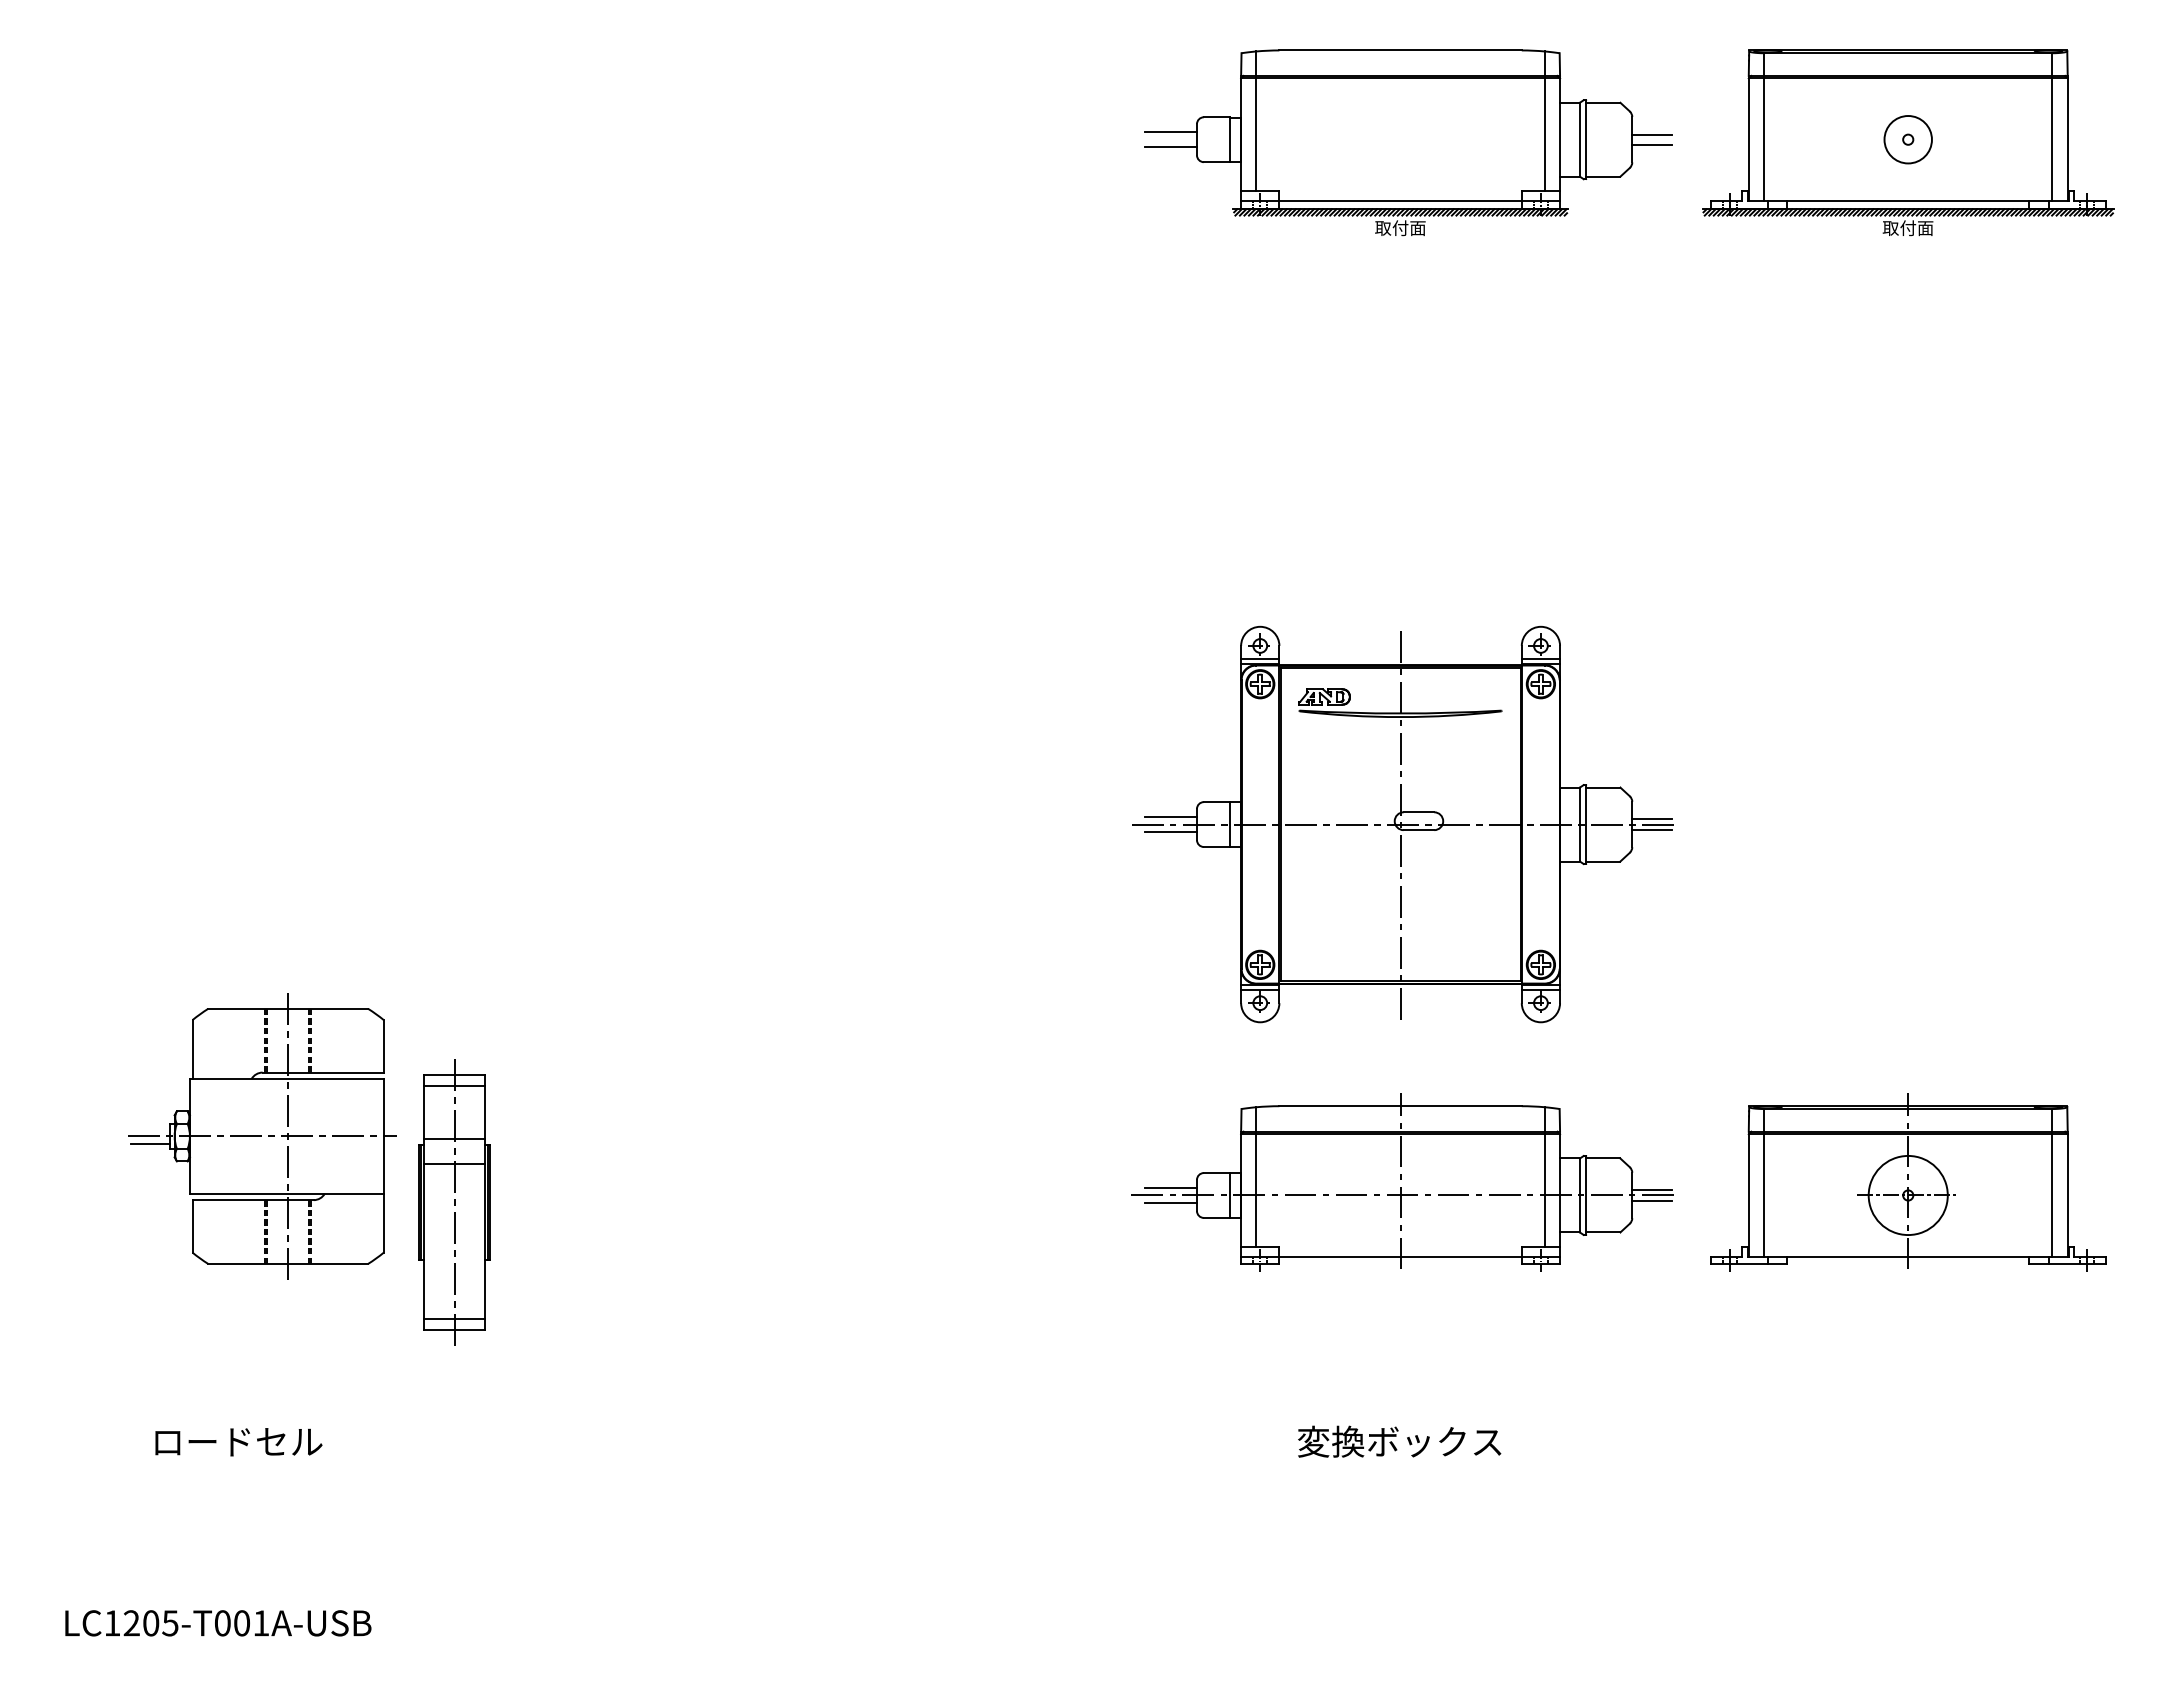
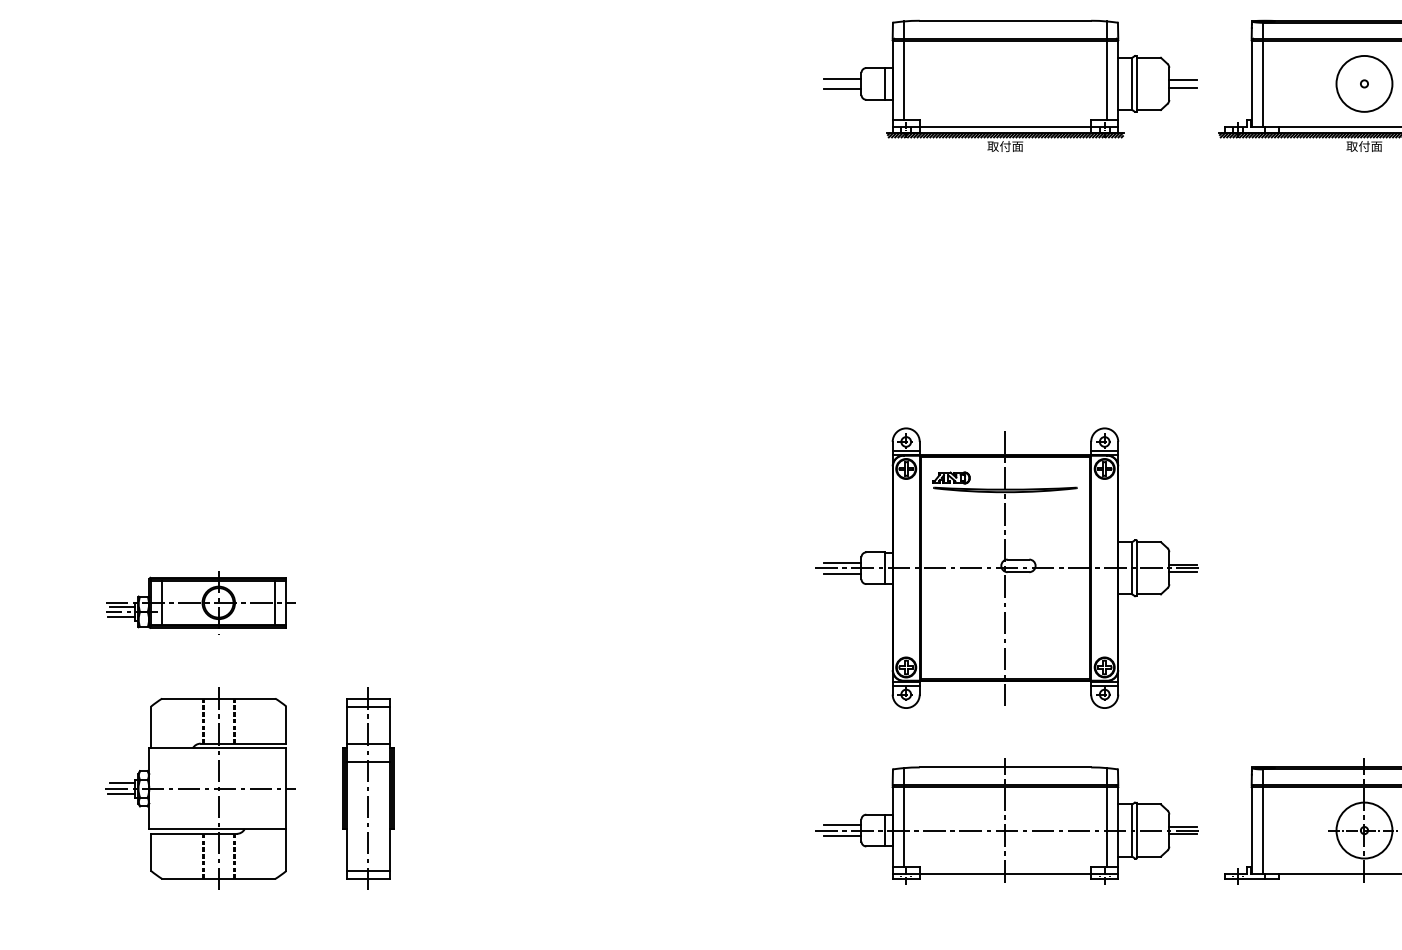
circle: (1907, 139) -> (1363, 83), size x1.67
part: (262, 873) -> (200, 602), added
line: (151, 1128) -> (122, 783), added
part: (454, 1202) -> (368, 788), moved

